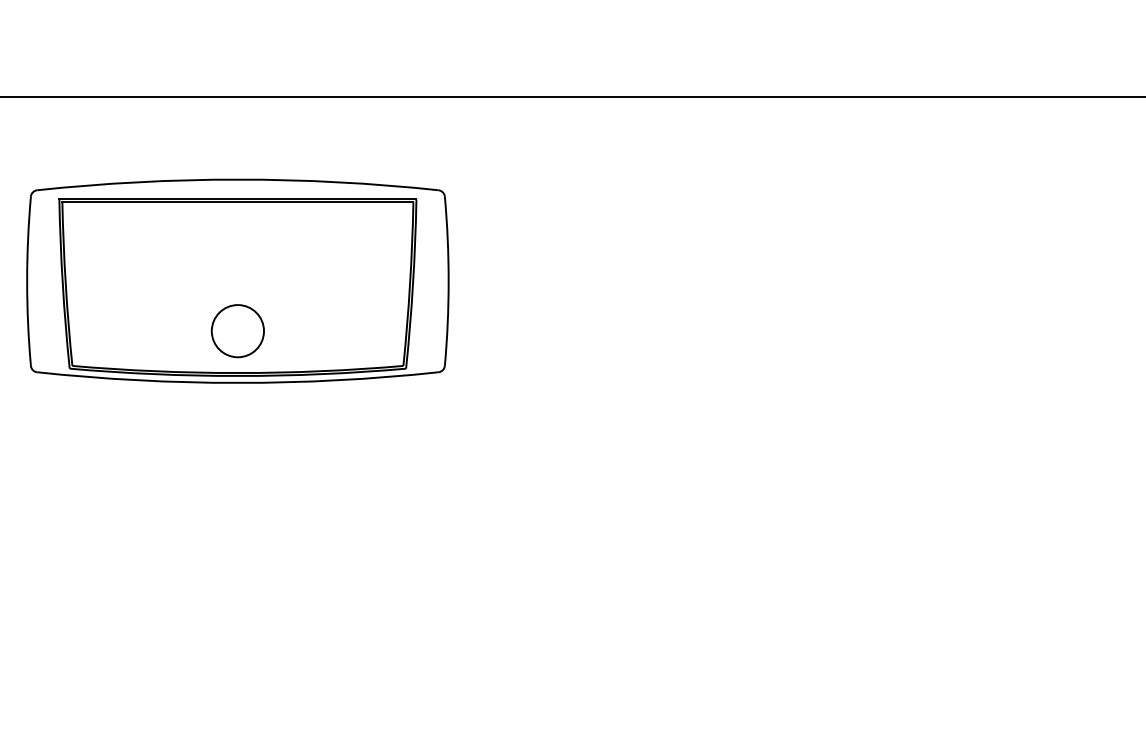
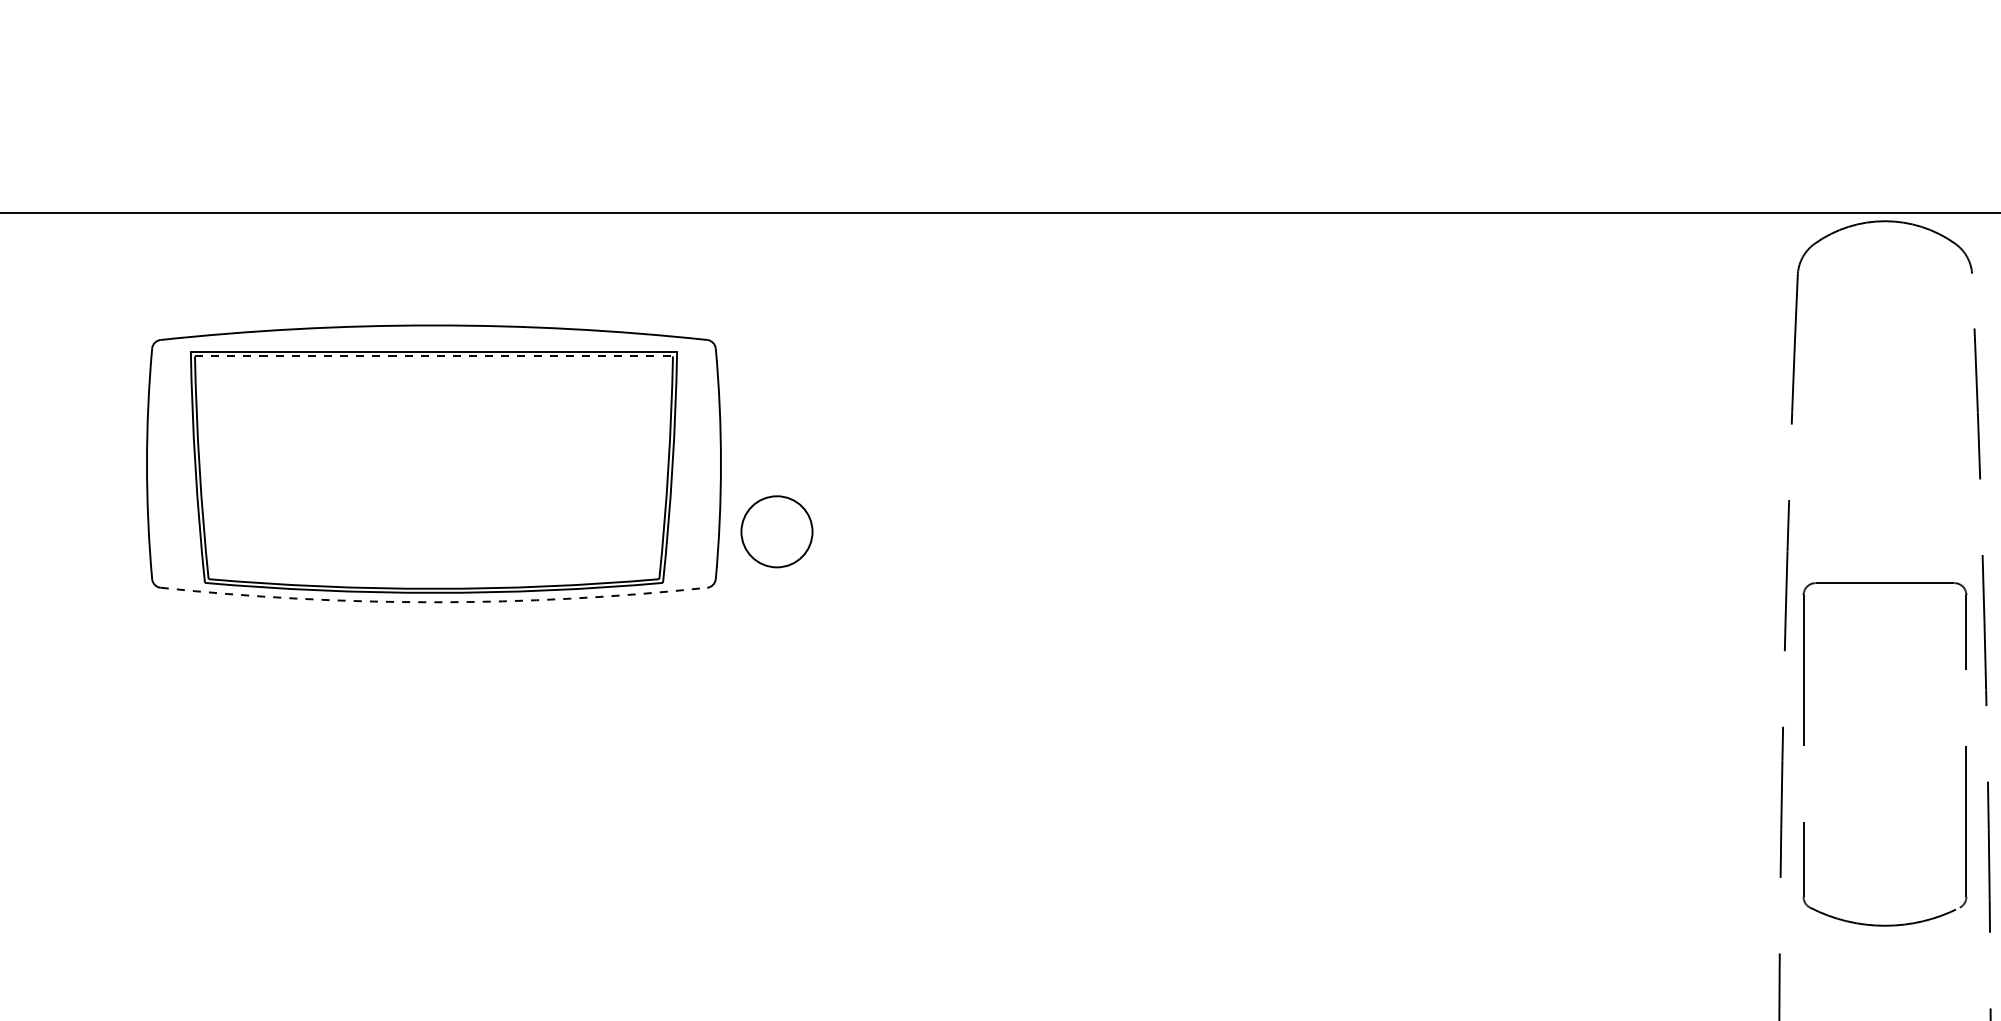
line: (238, 202) -> (434, 356), solid -> dashed
circle: (237, 330) -> (776, 531), moved
arc: (238, 383) -> (434, 602), solid -> dashed

